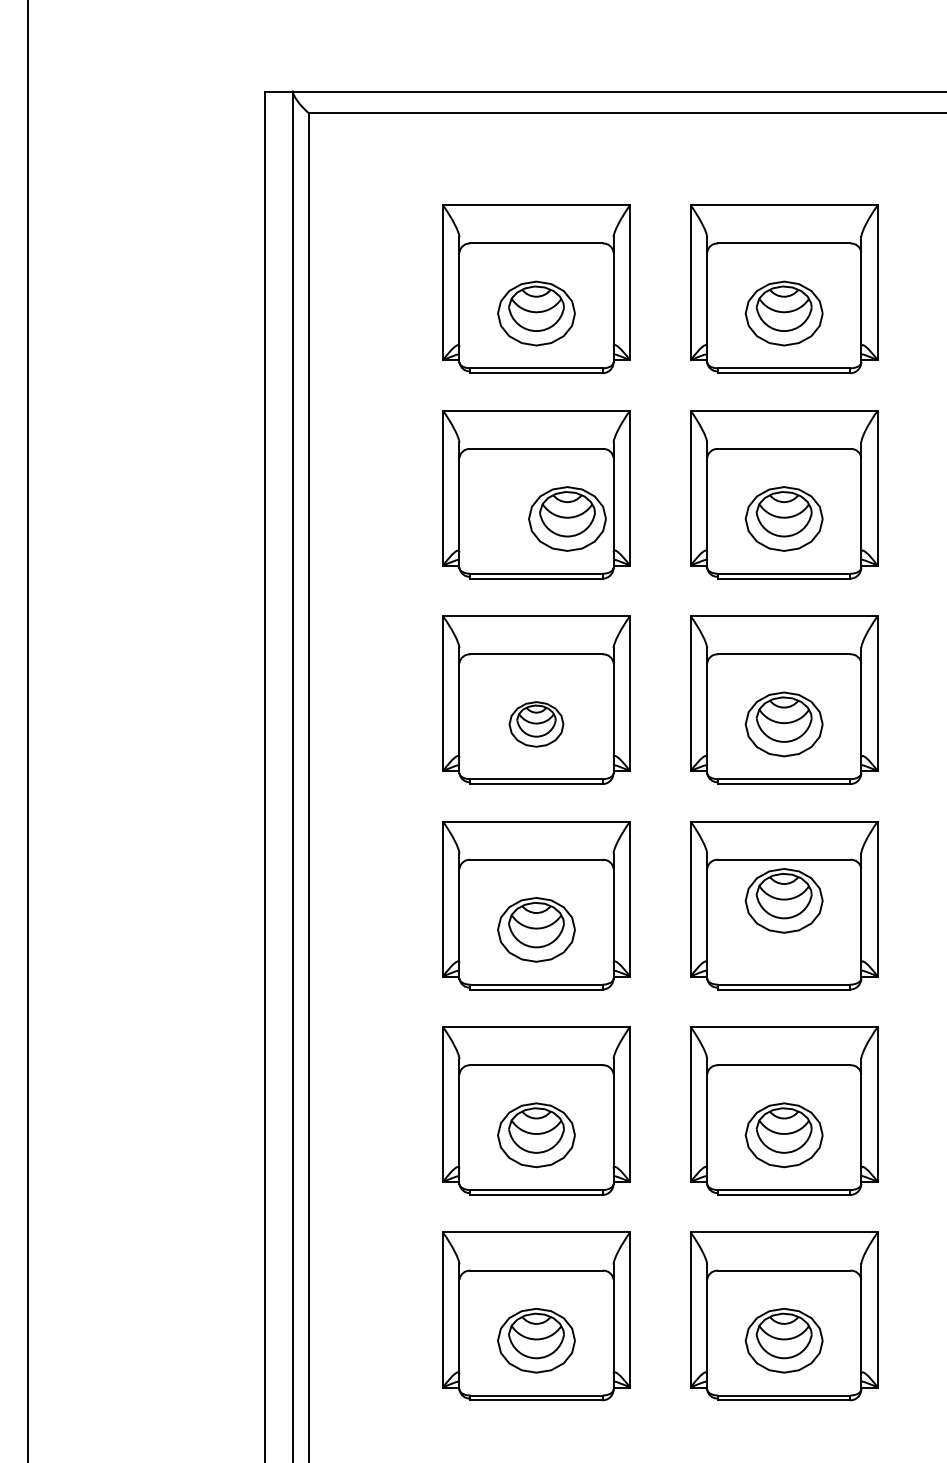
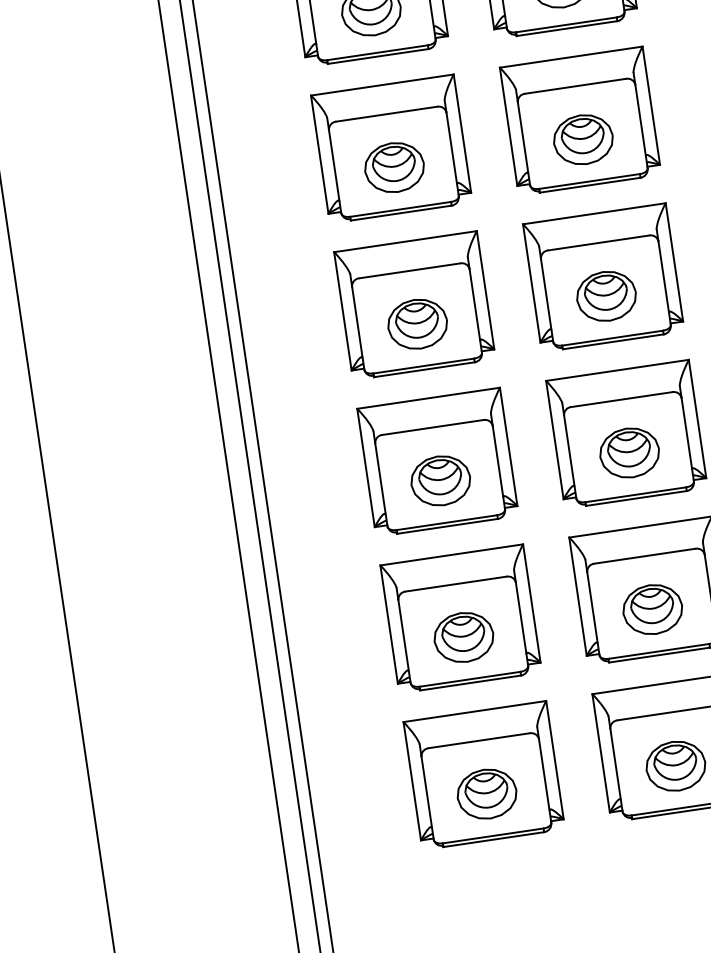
part: (567, 518) -> (394, 167), moved
part: (536, 724) -> (417, 324), size x1.43
part: (783, 900) -> (629, 452), moved

